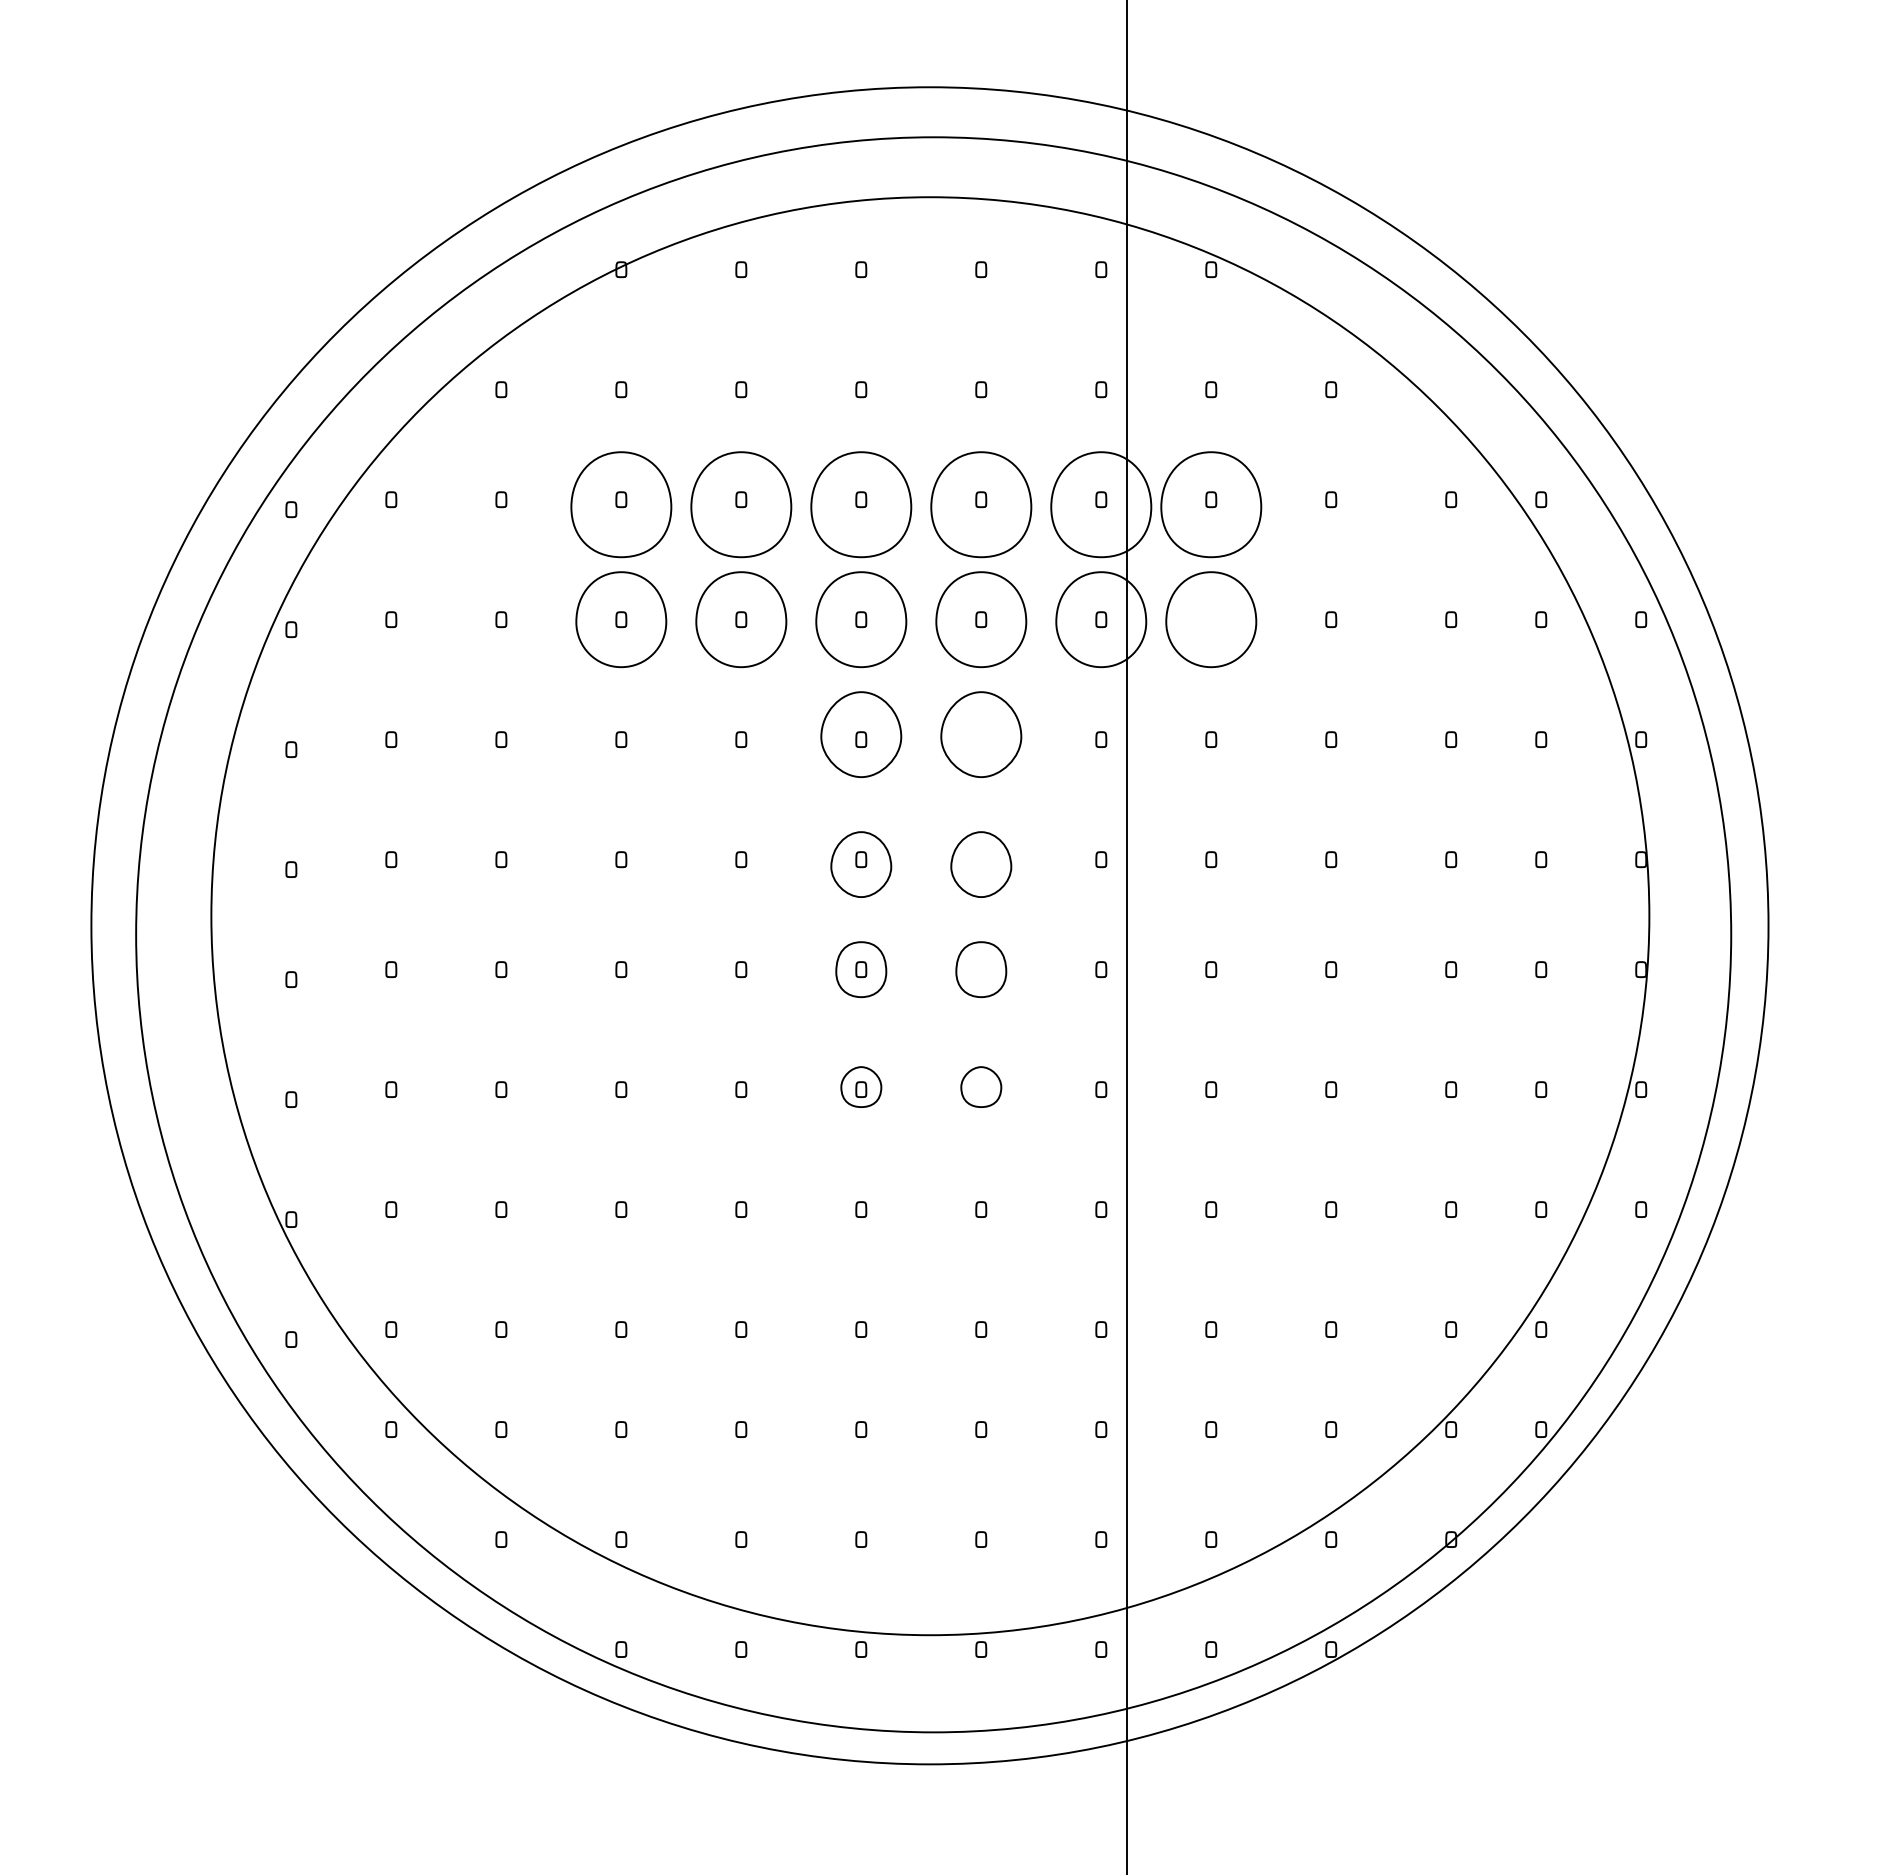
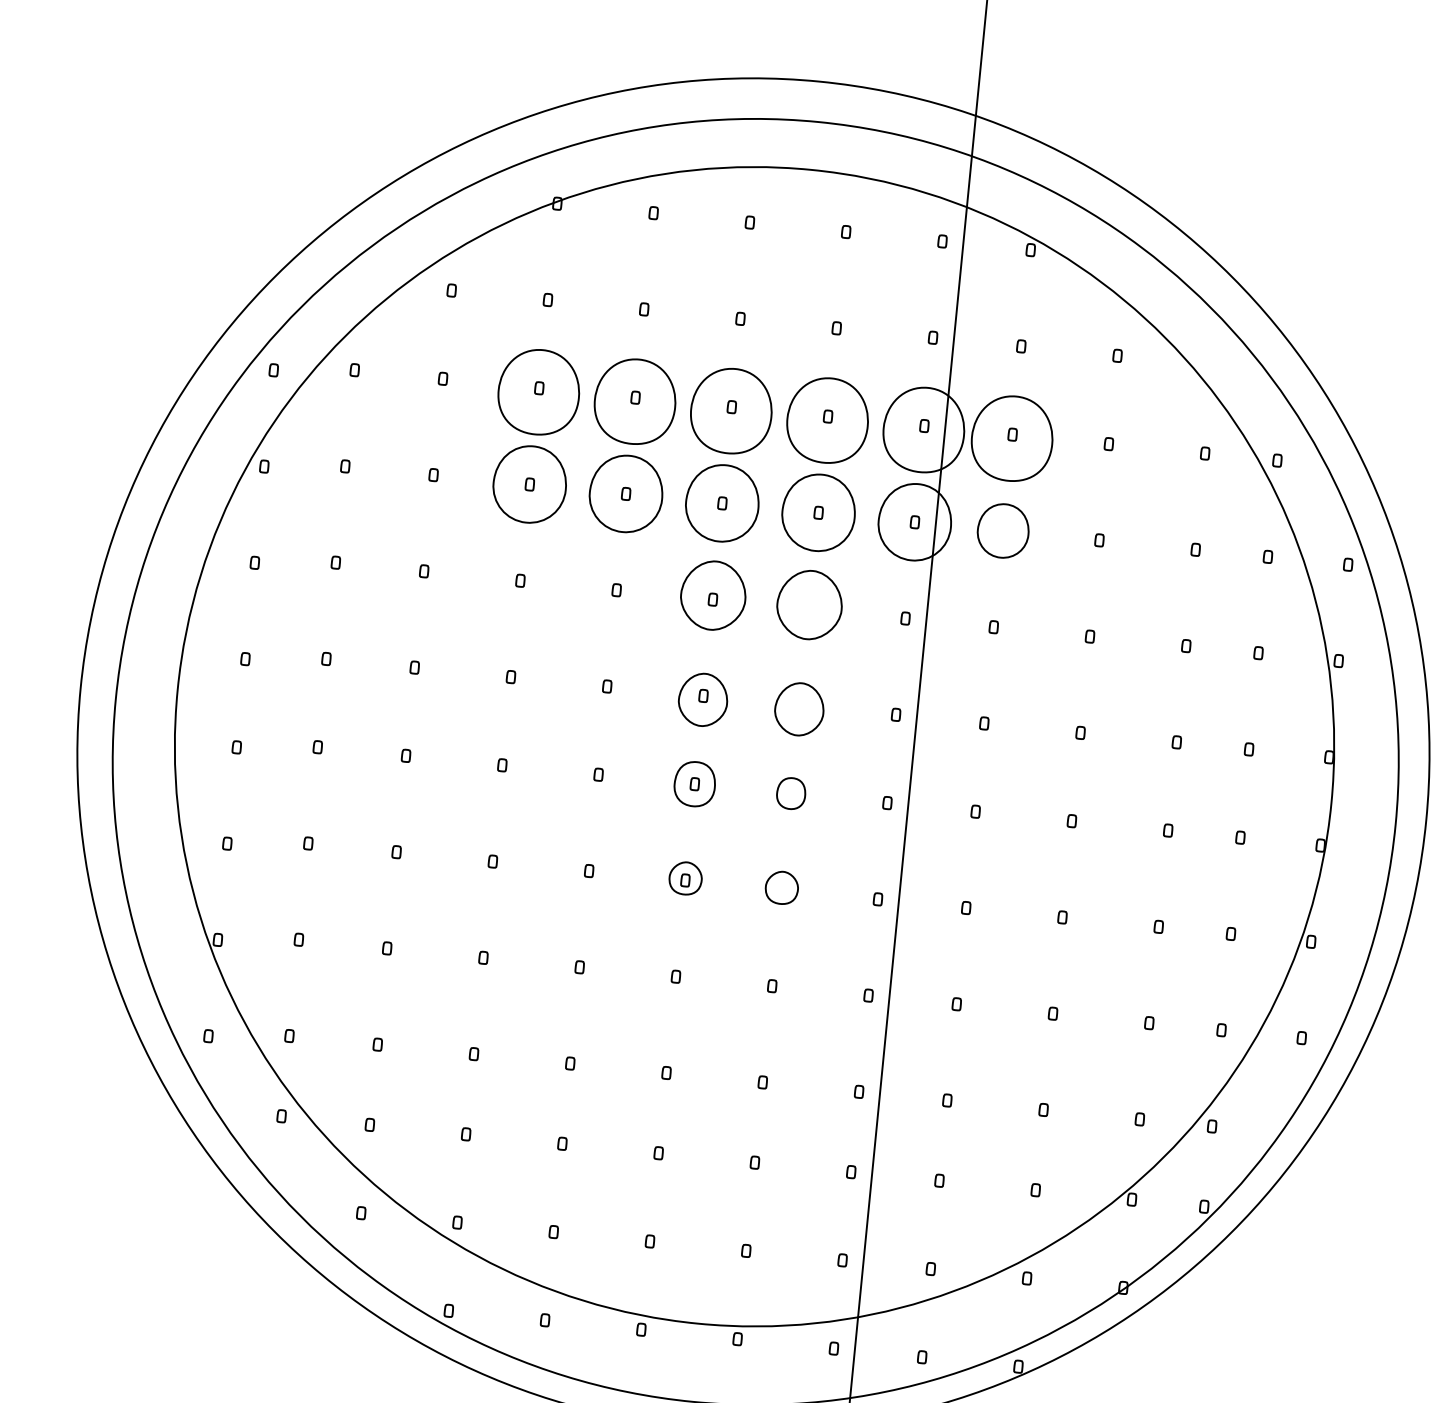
part: (1211, 619) -> (1003, 530), size x0.7
part: (981, 969) -> (791, 793), size x0.7

